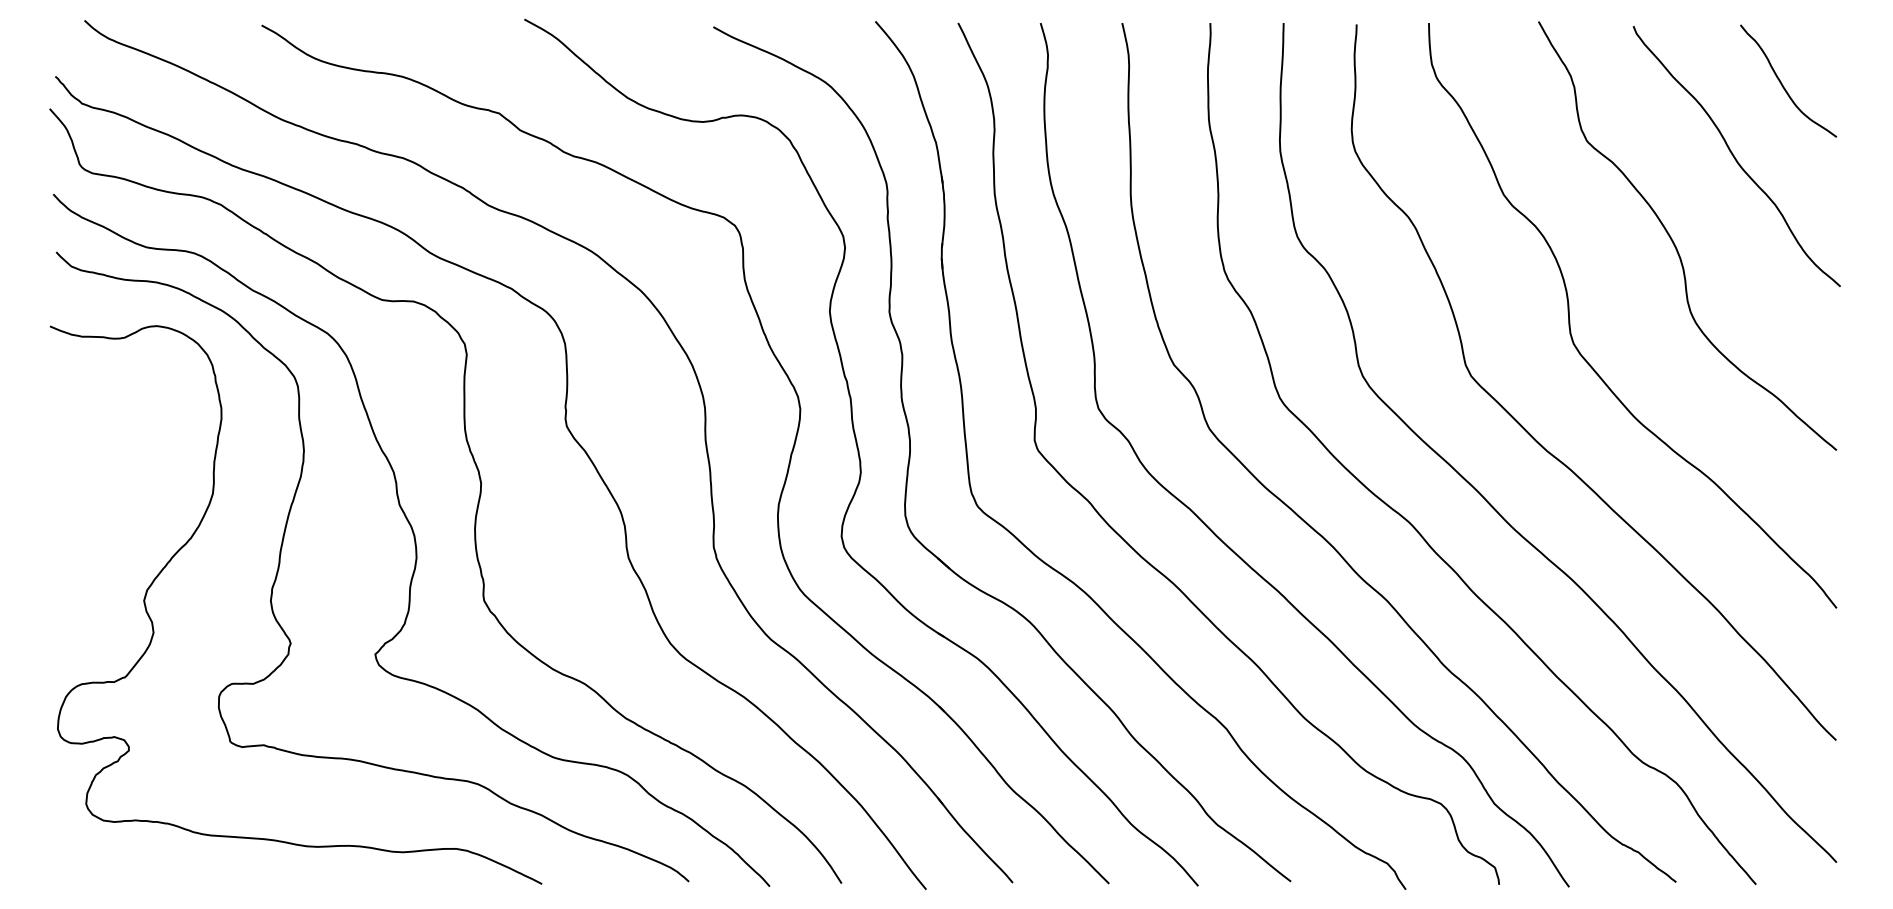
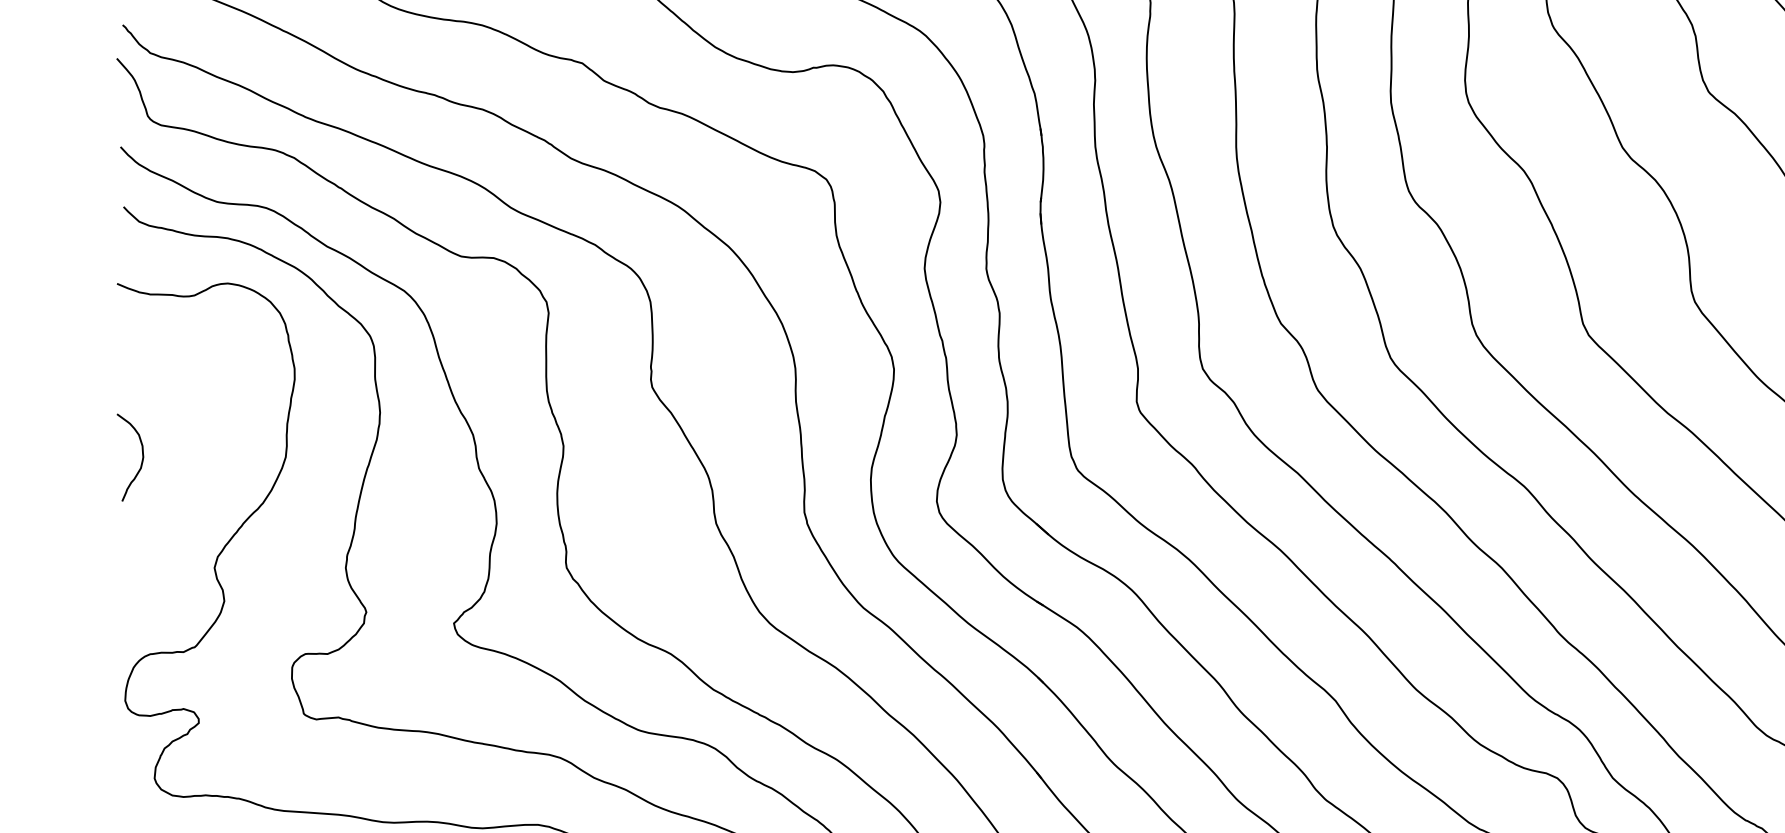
curve: (73, 496) -> (141, 459), added

